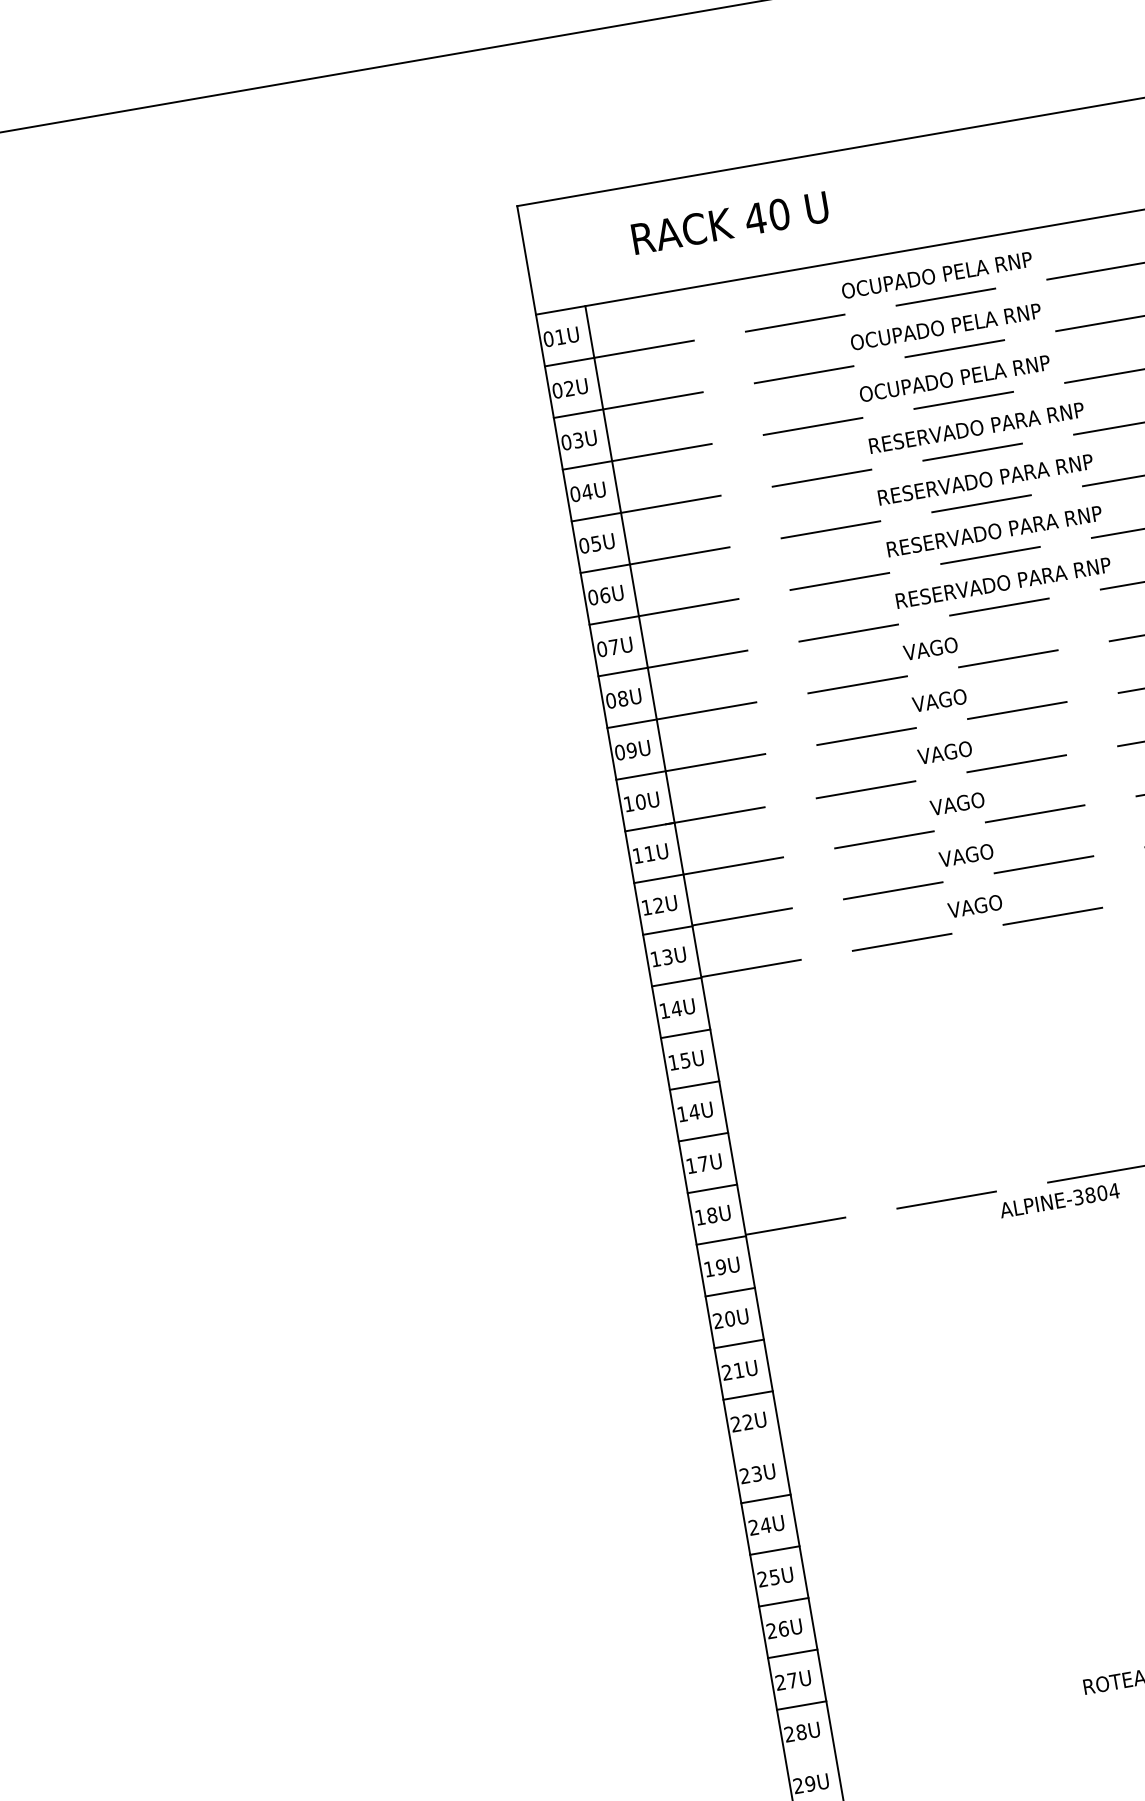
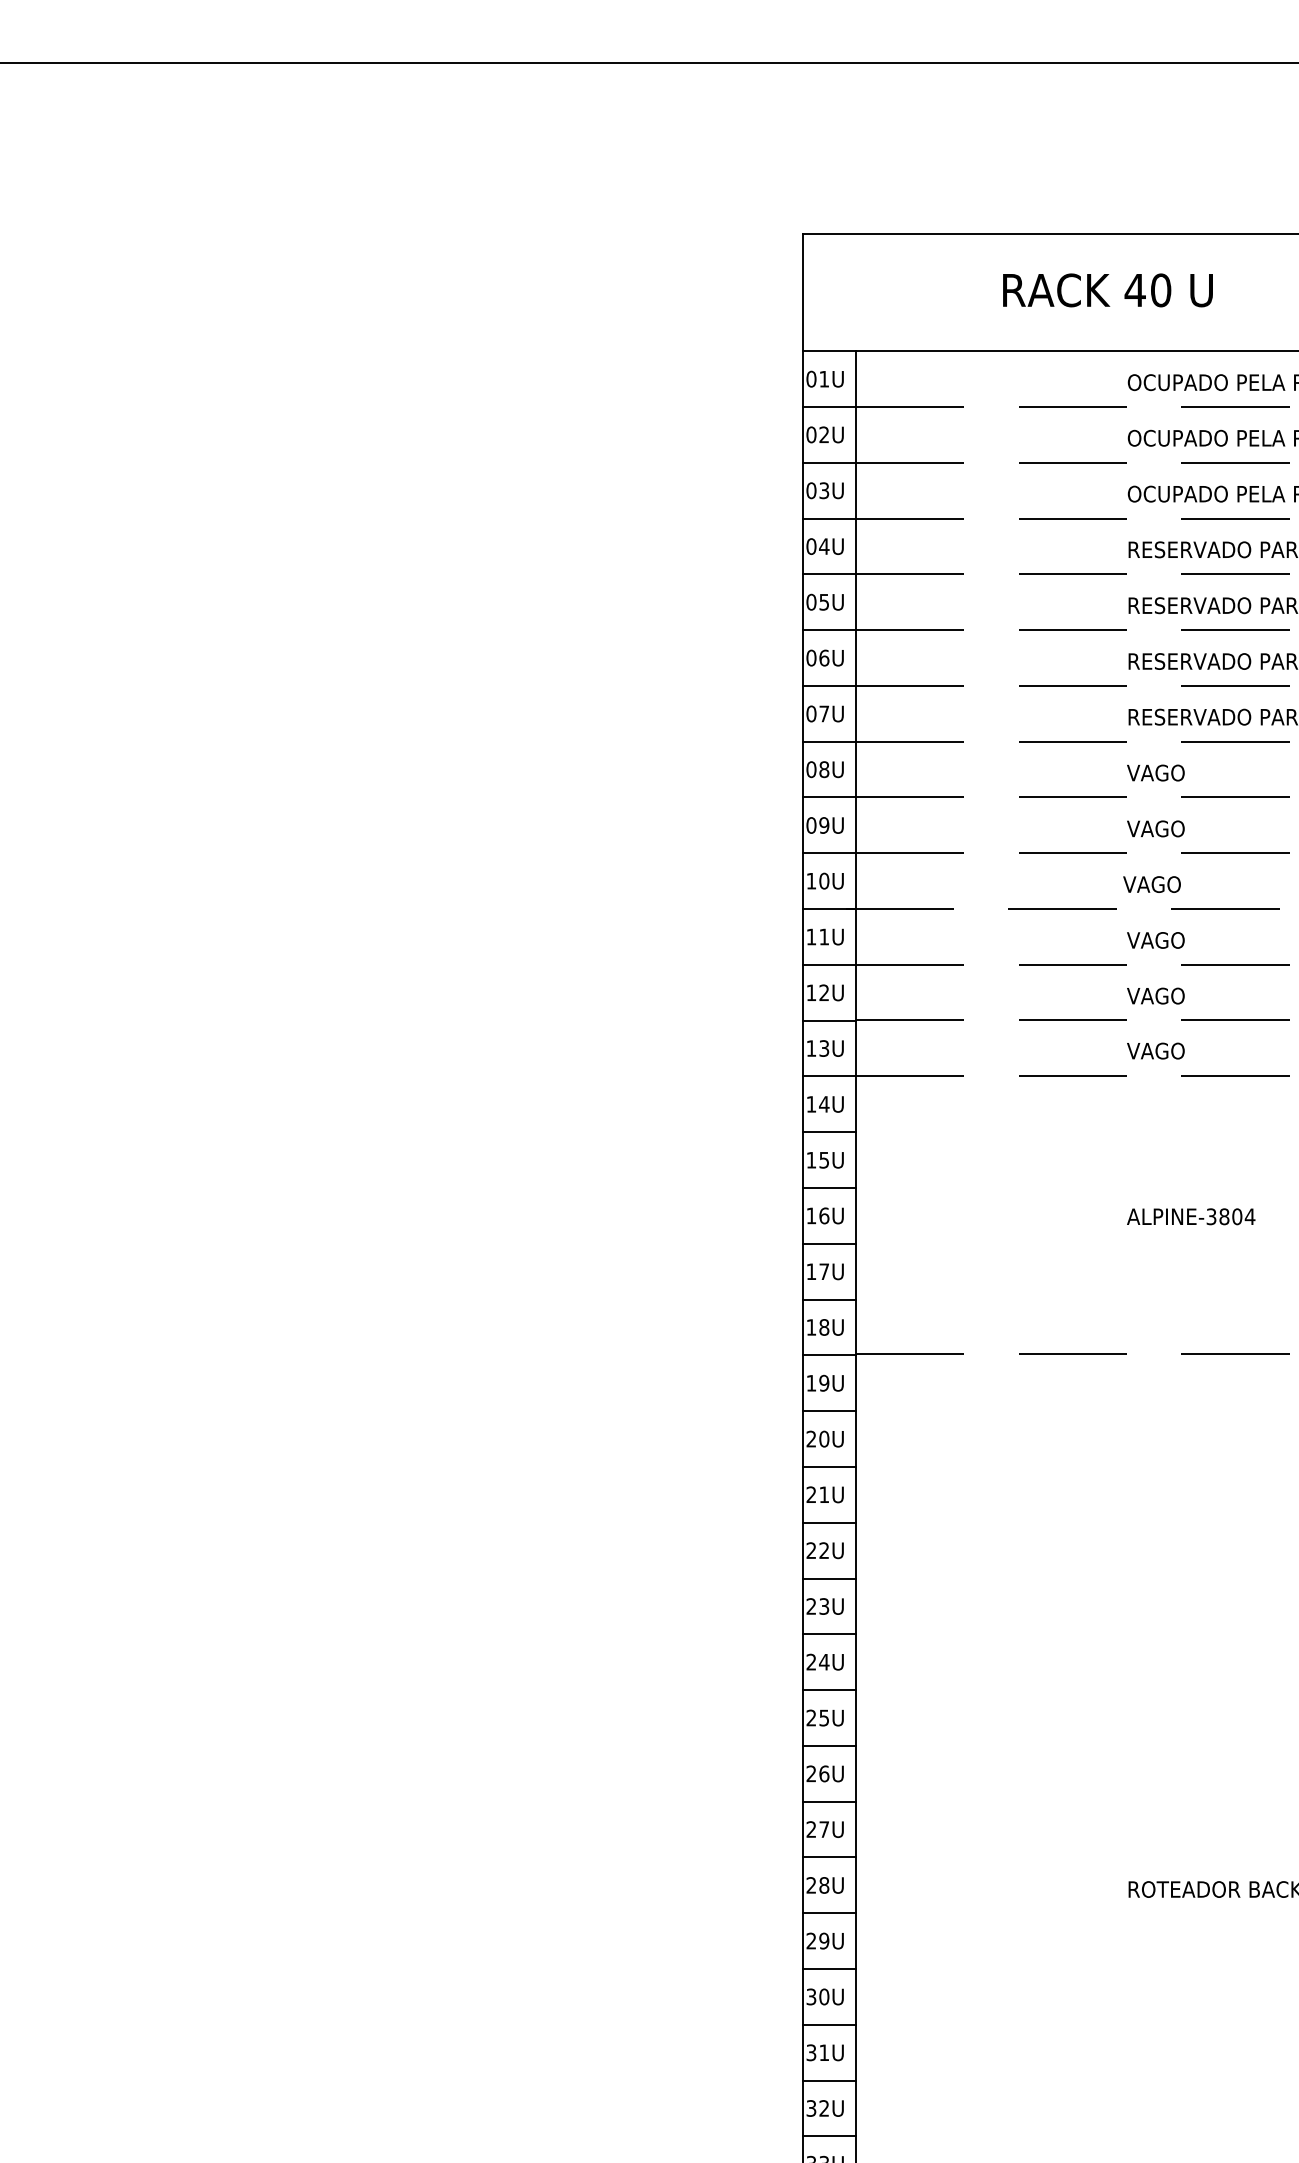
text: (729, 223) -> (1107, 290), moved
text: (694, 1111) -> (824, 1215), 14U -> 16U
text: (1059, 1200) -> (1191, 1216), moved
line: (756, 1447) -> (828, 1578), added
line: (809, 1757) -> (828, 1913), added

